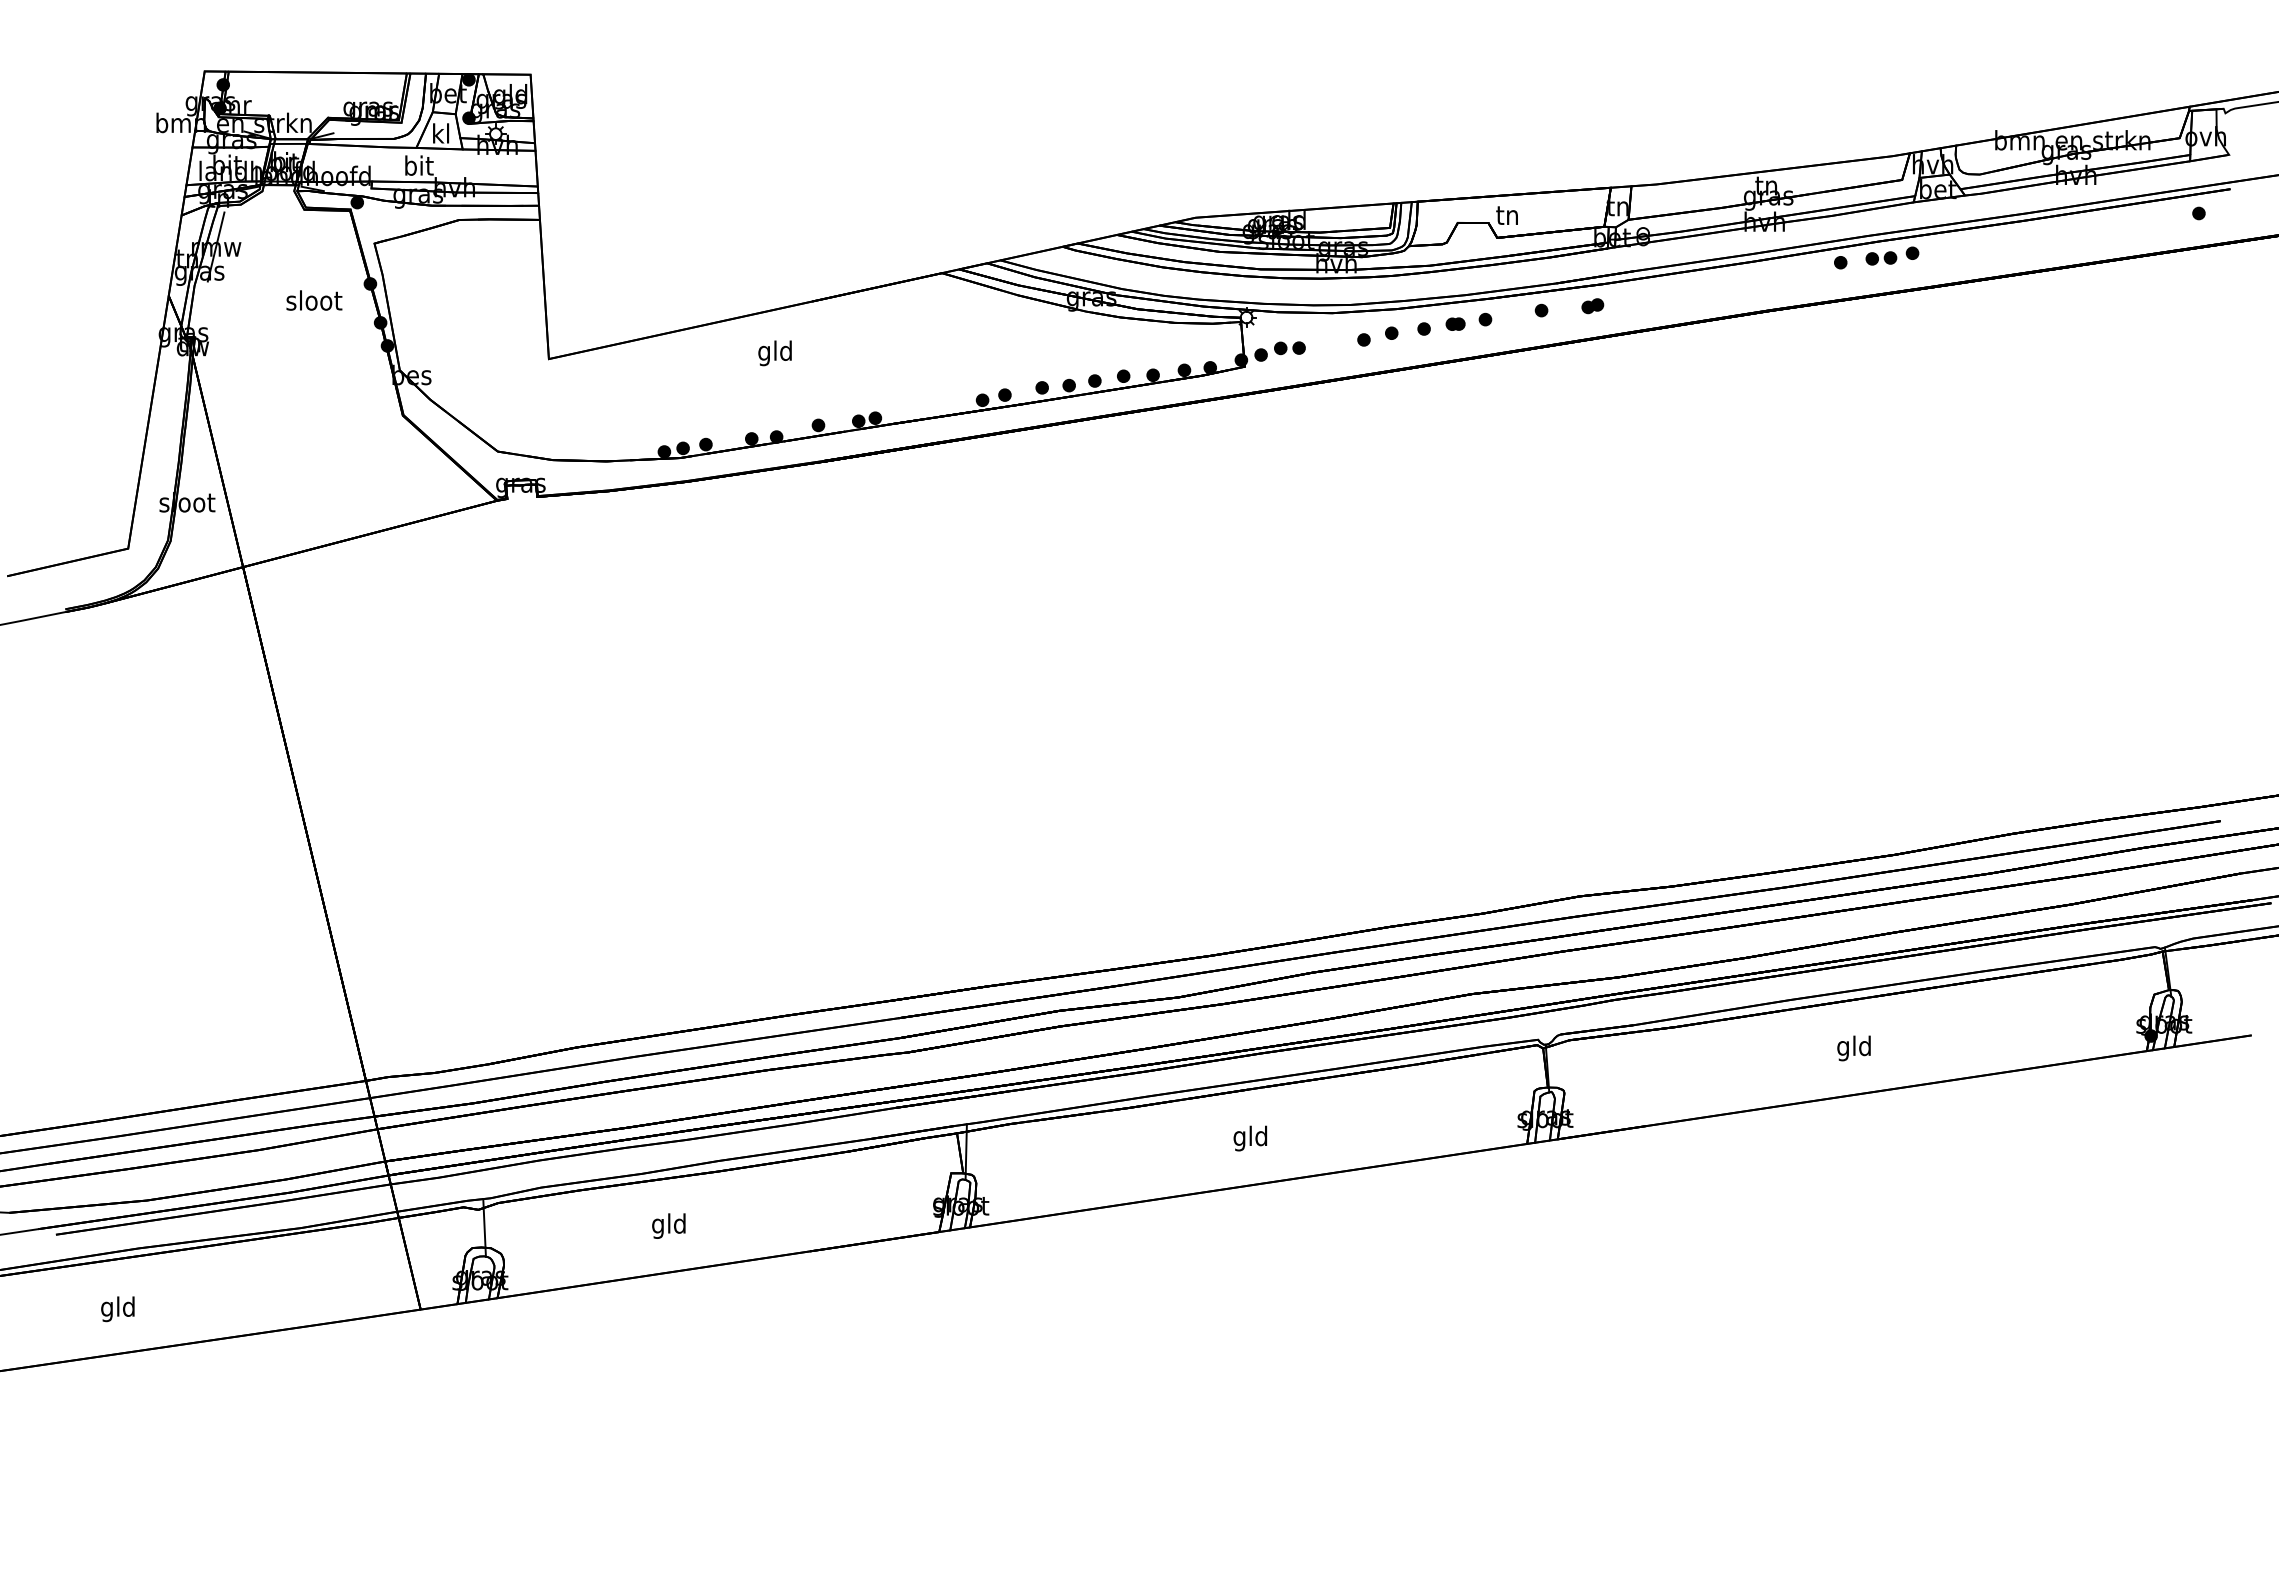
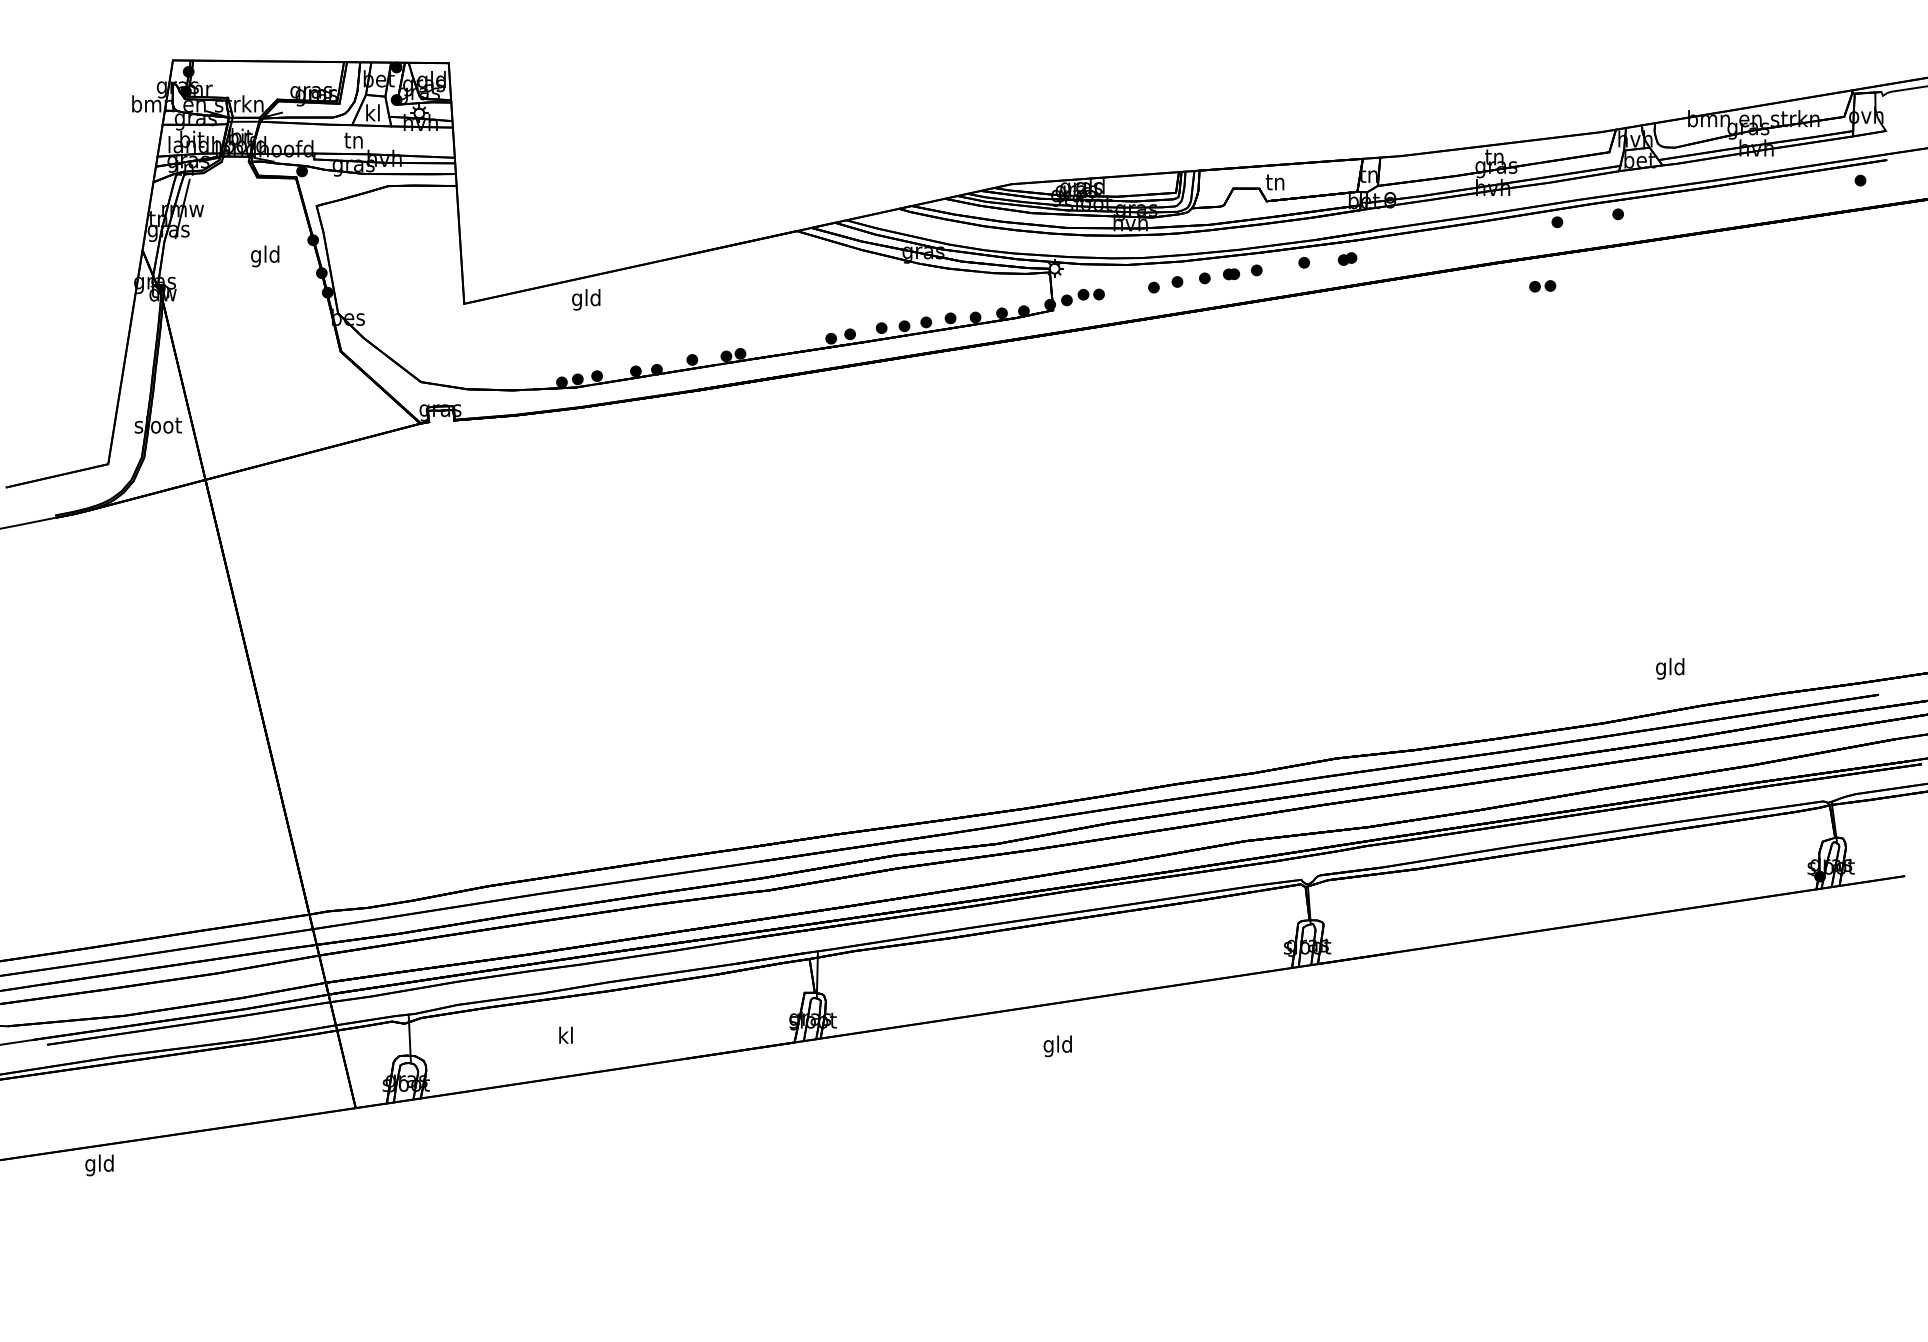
text: (419, 165) -> (354, 140), bit -> tn
part: (1881, 258) -> (1542, 286), moved
text: (314, 302) -> (265, 255), sloot -> gld
text: (774, 353) -> (585, 299), moved
text: (1853, 1048) -> (1669, 668), moved
text: (1249, 1138) -> (1057, 1046), moved
text: (668, 1225) -> (565, 1036), gld -> kl
text: (117, 1309) -> (99, 1165), moved

